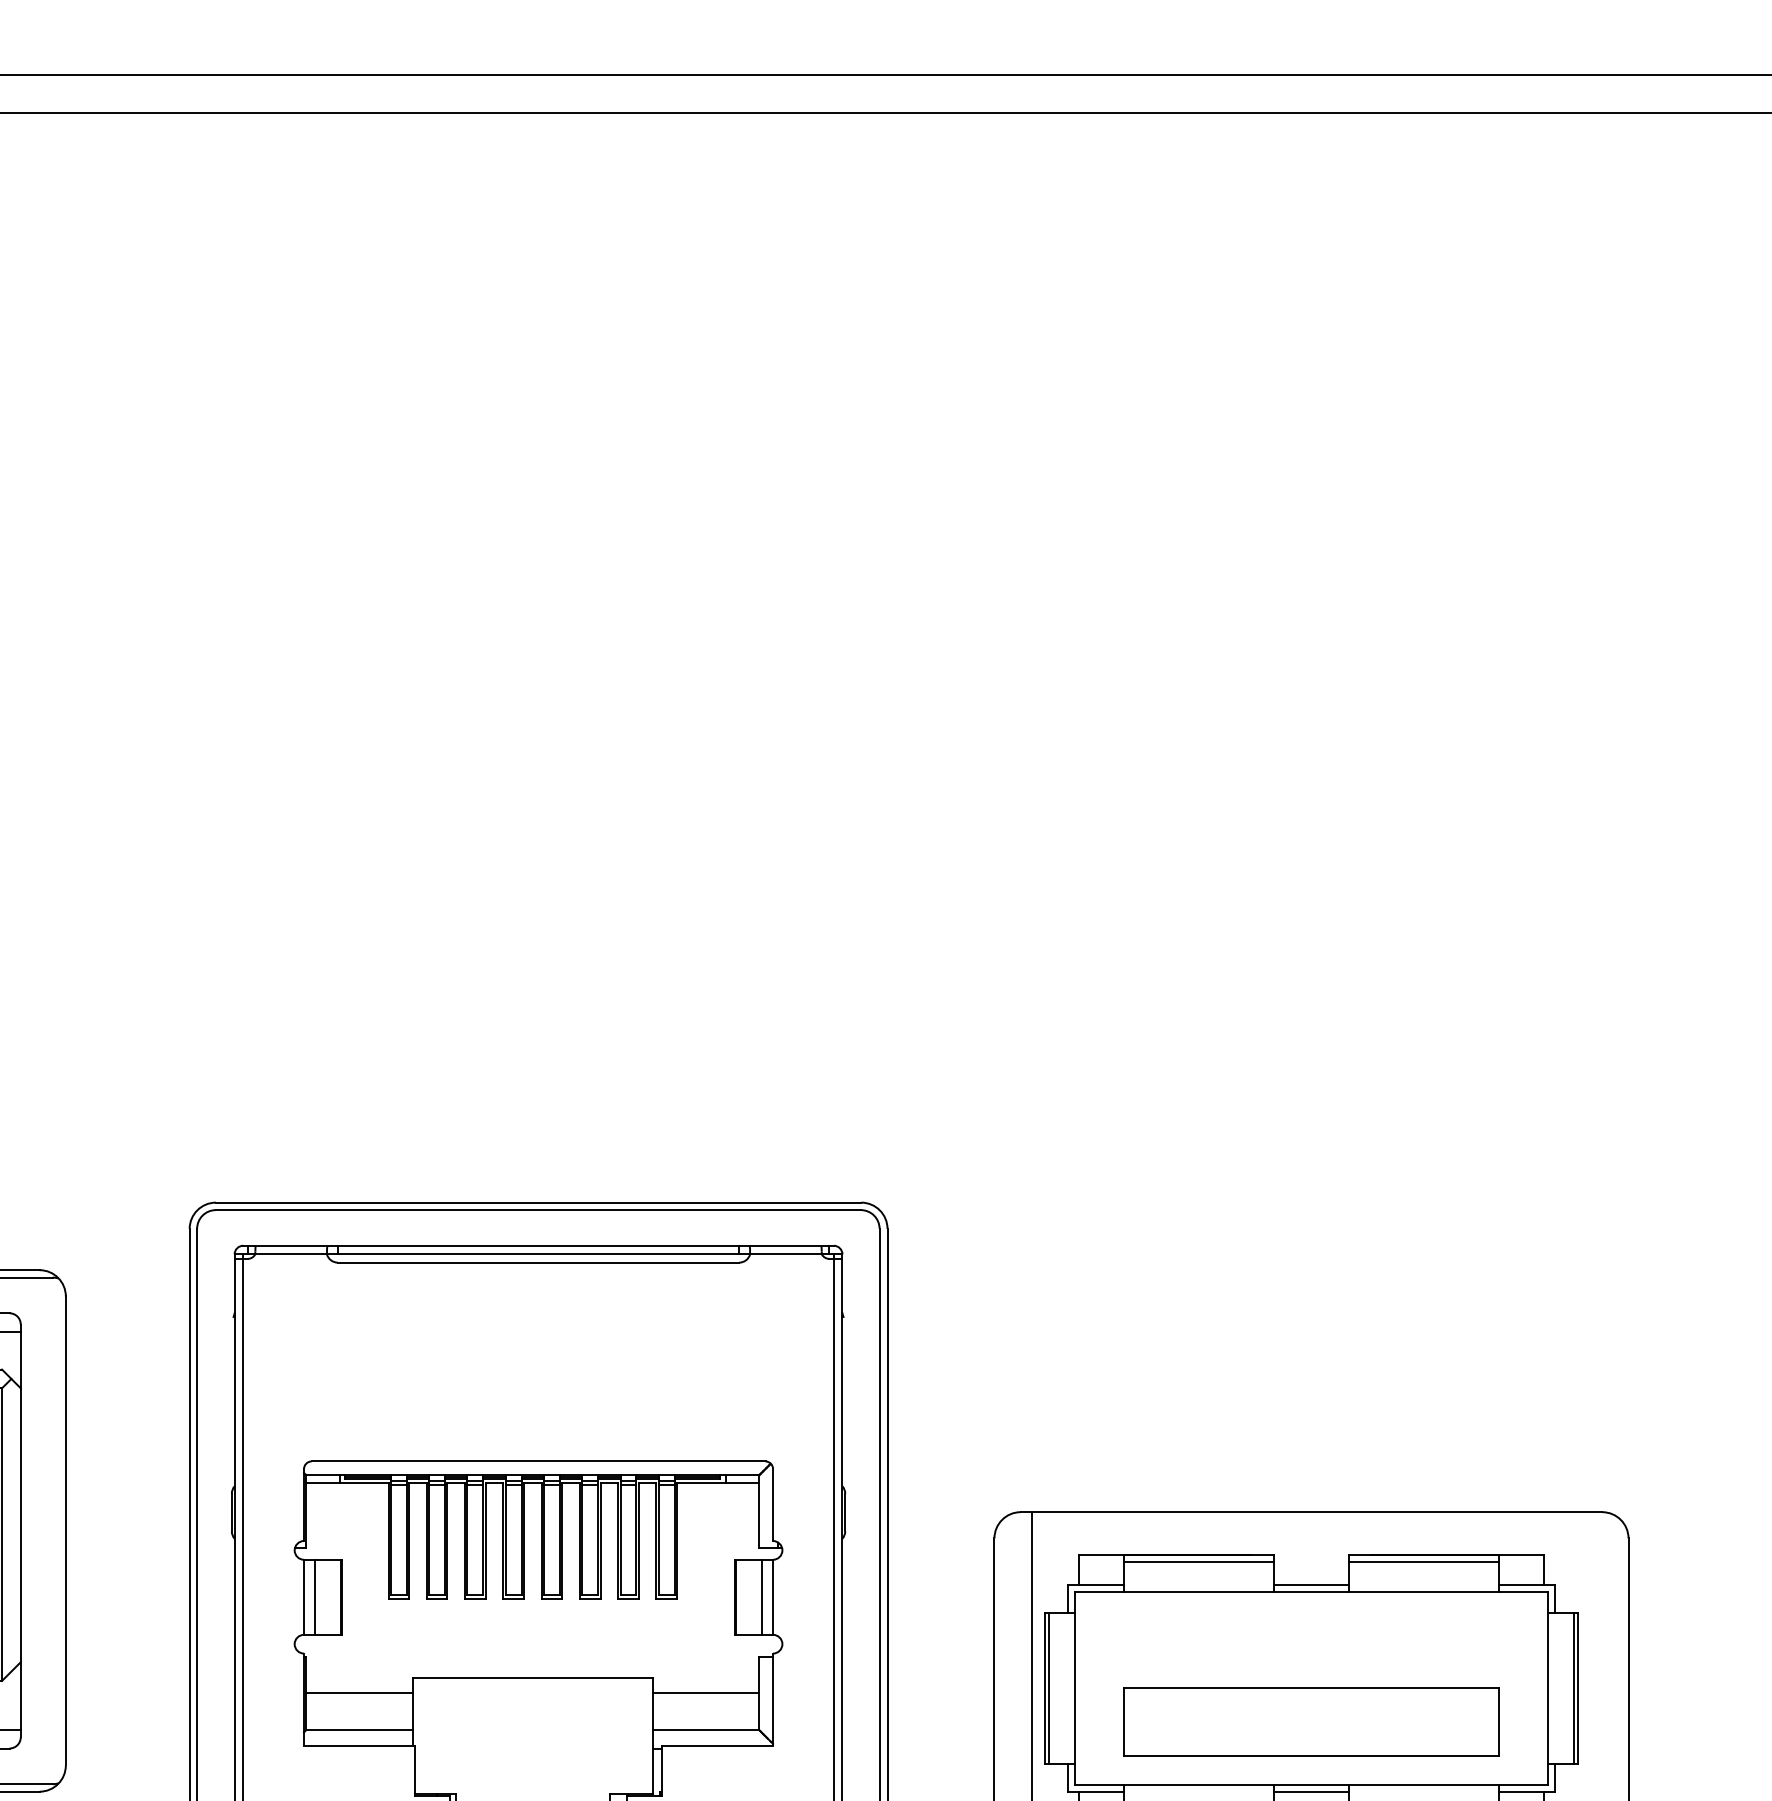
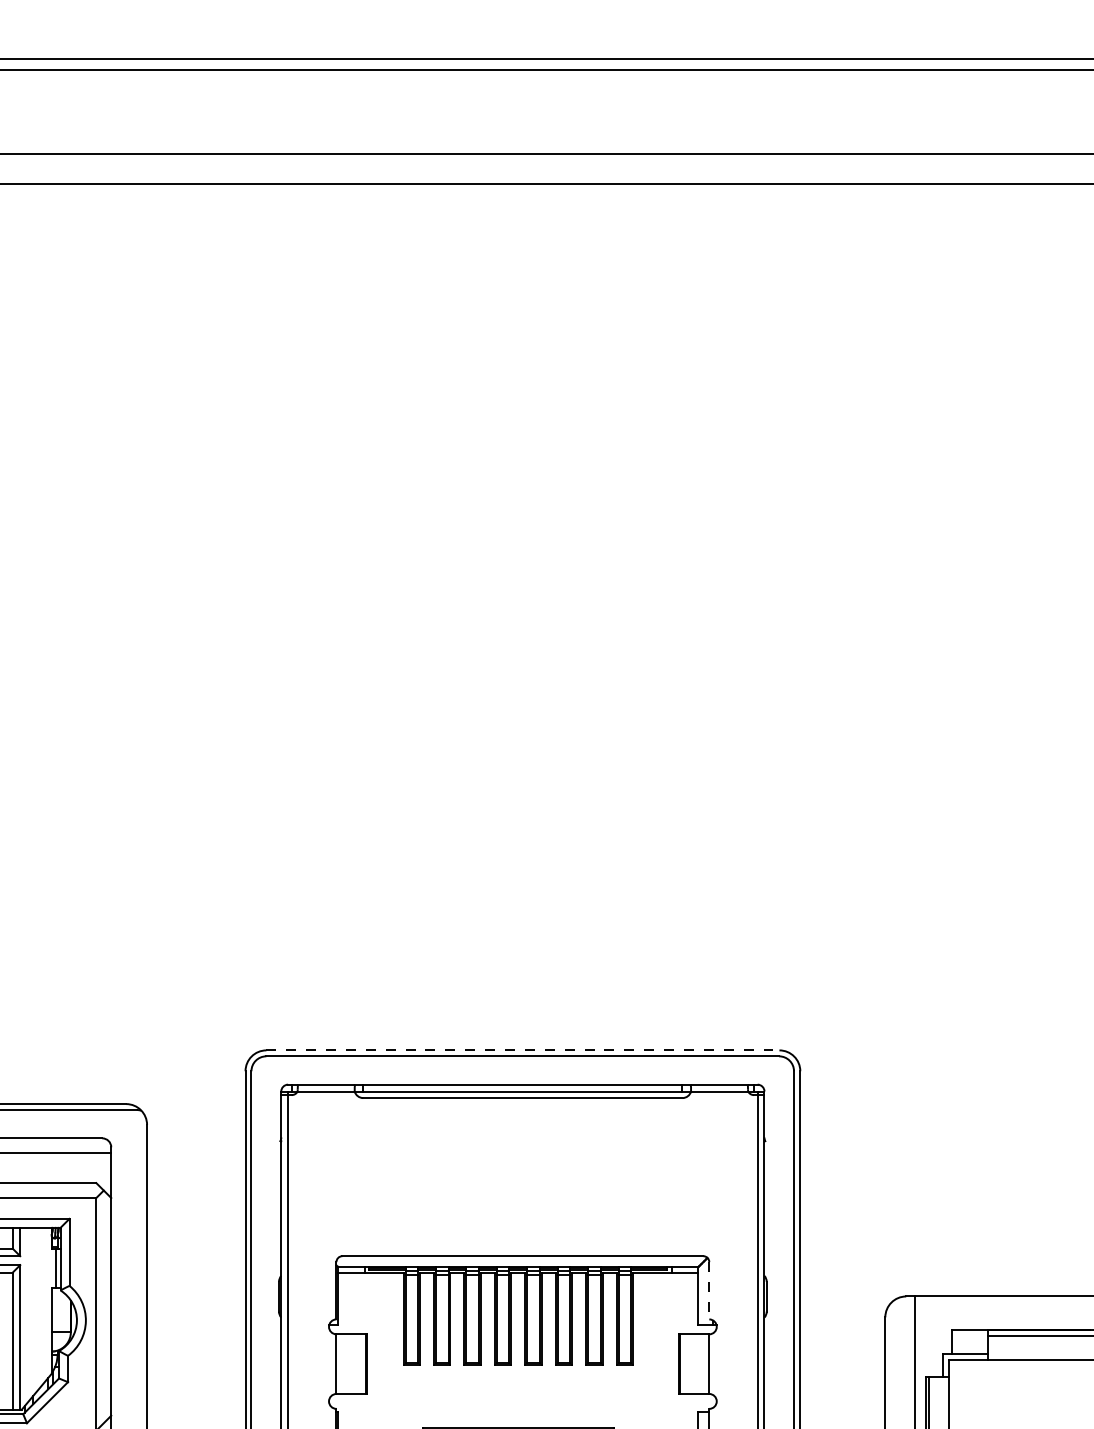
line: (538, 1202) -> (522, 1050), solid -> dashed
line: (773, 1505) -> (709, 1291), solid -> dashed
line: (315, 1596) -> (345, 1363), removed
line: (761, 1596) -> (700, 1363), removed

